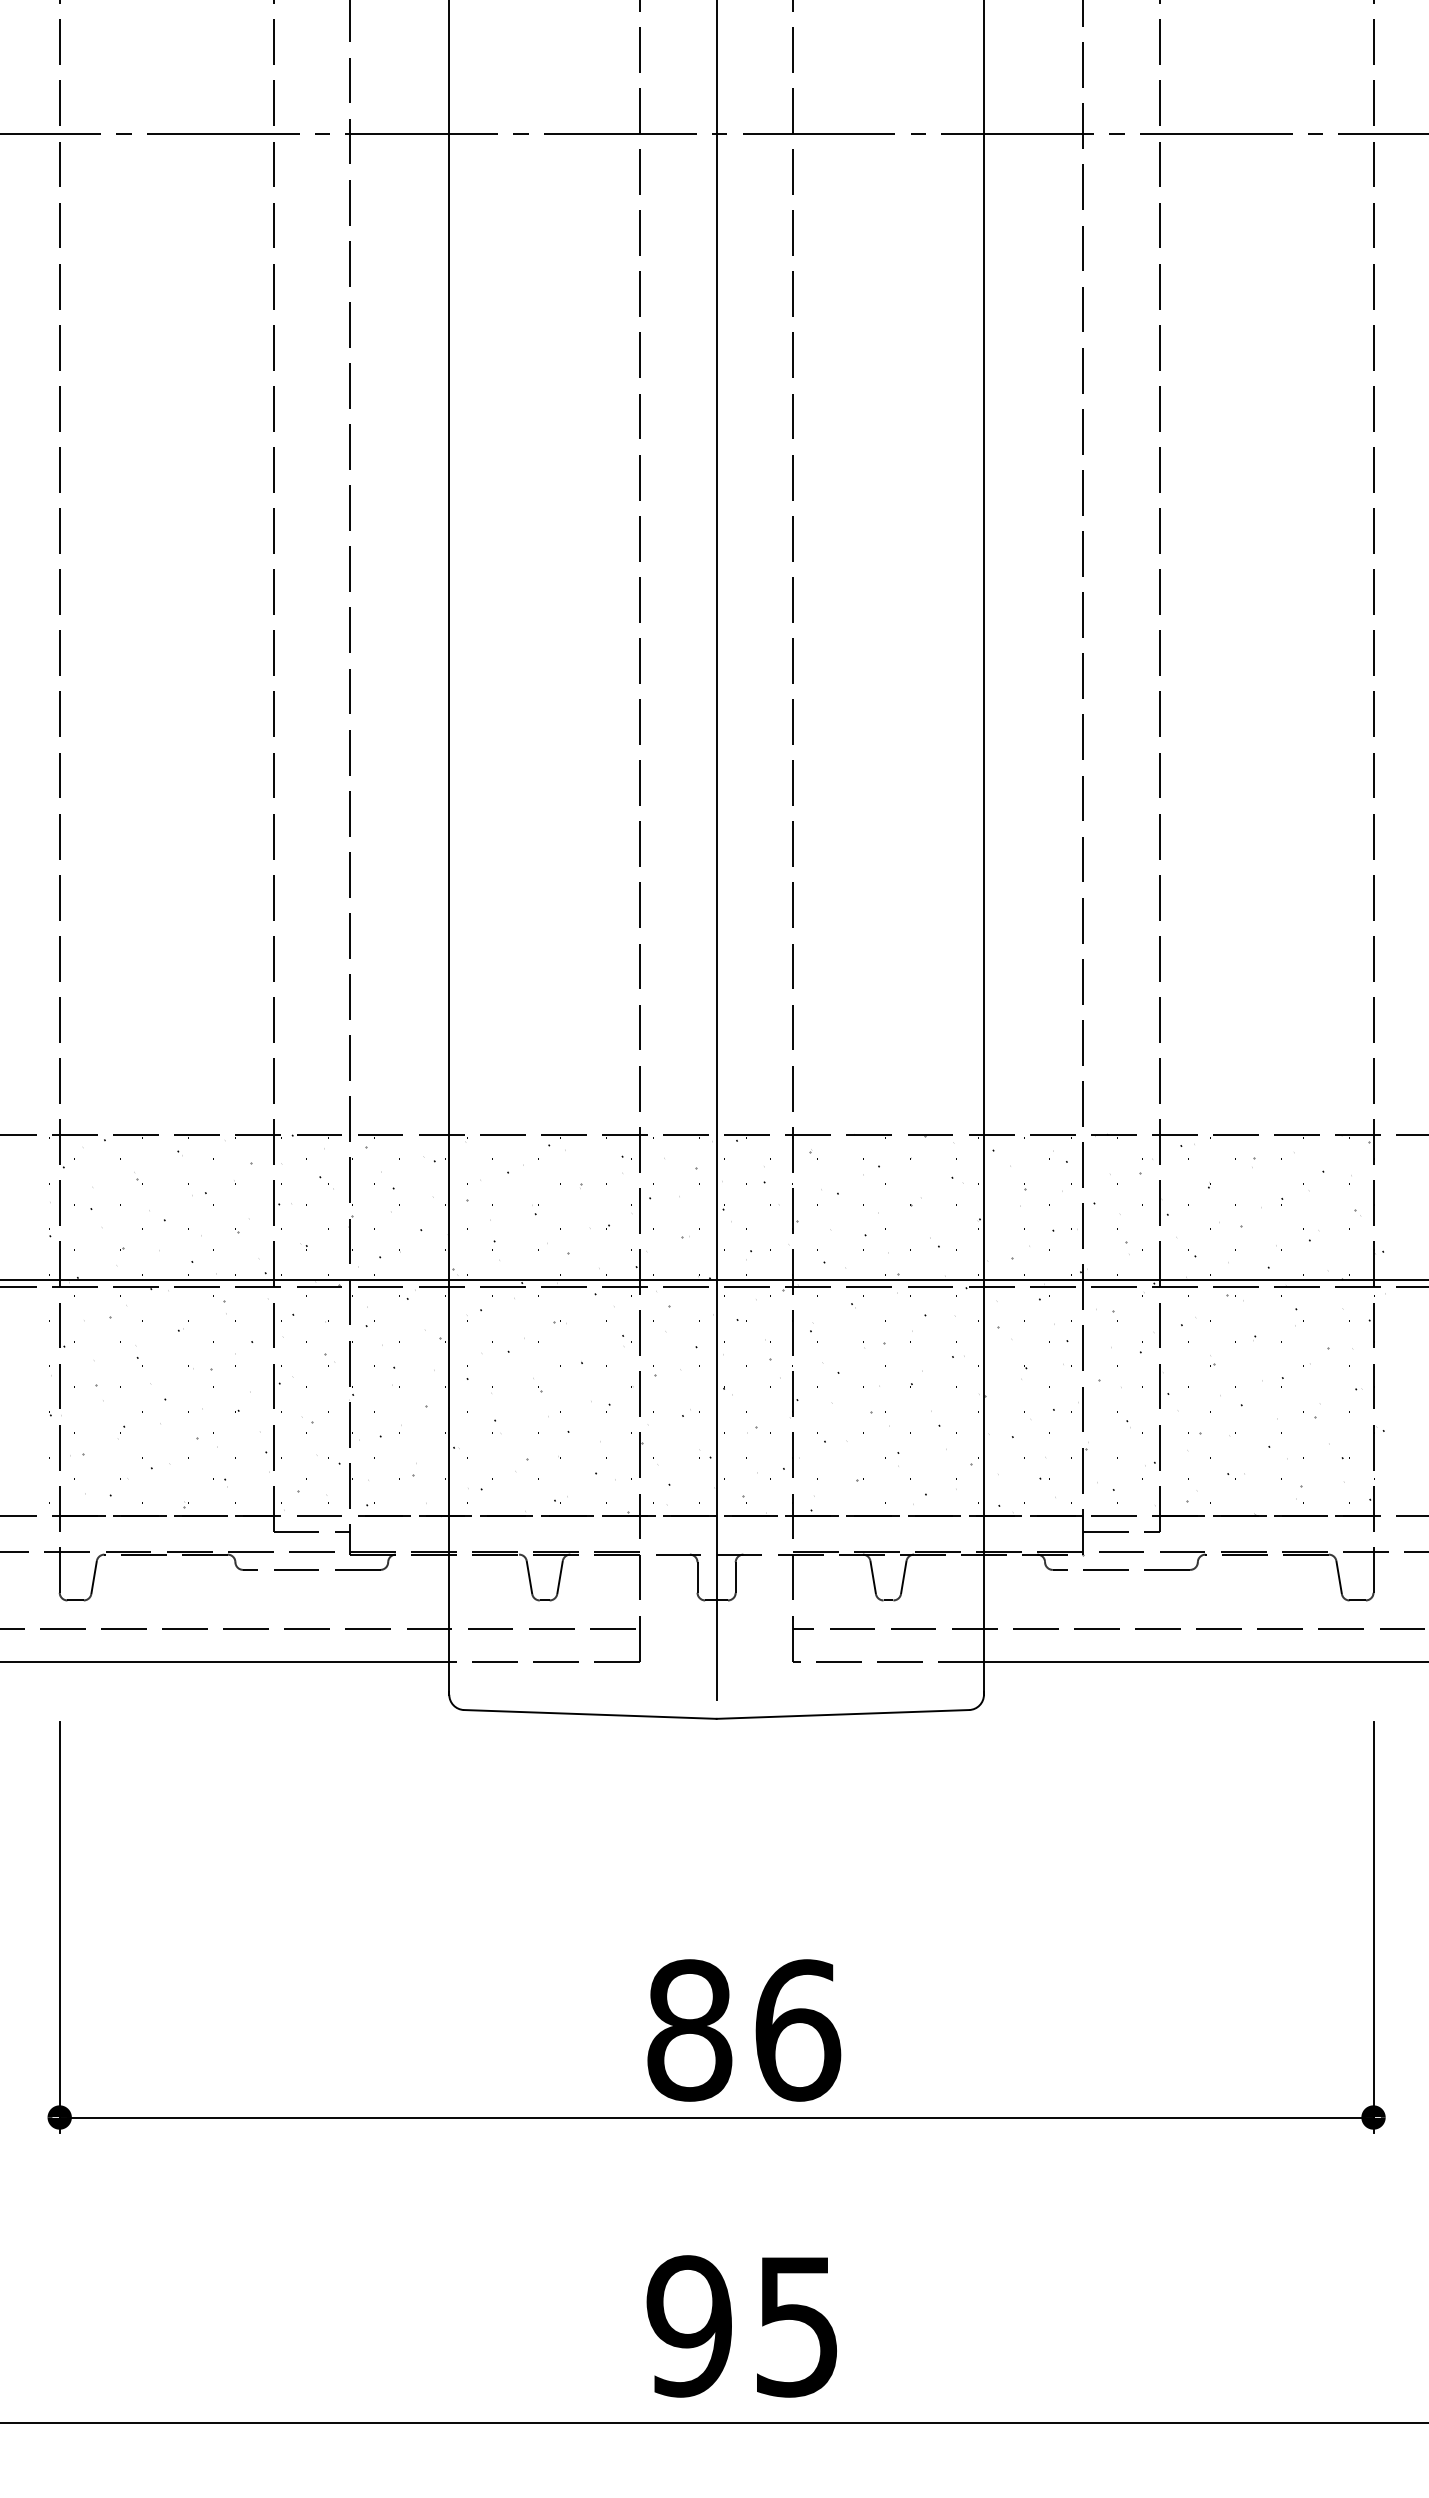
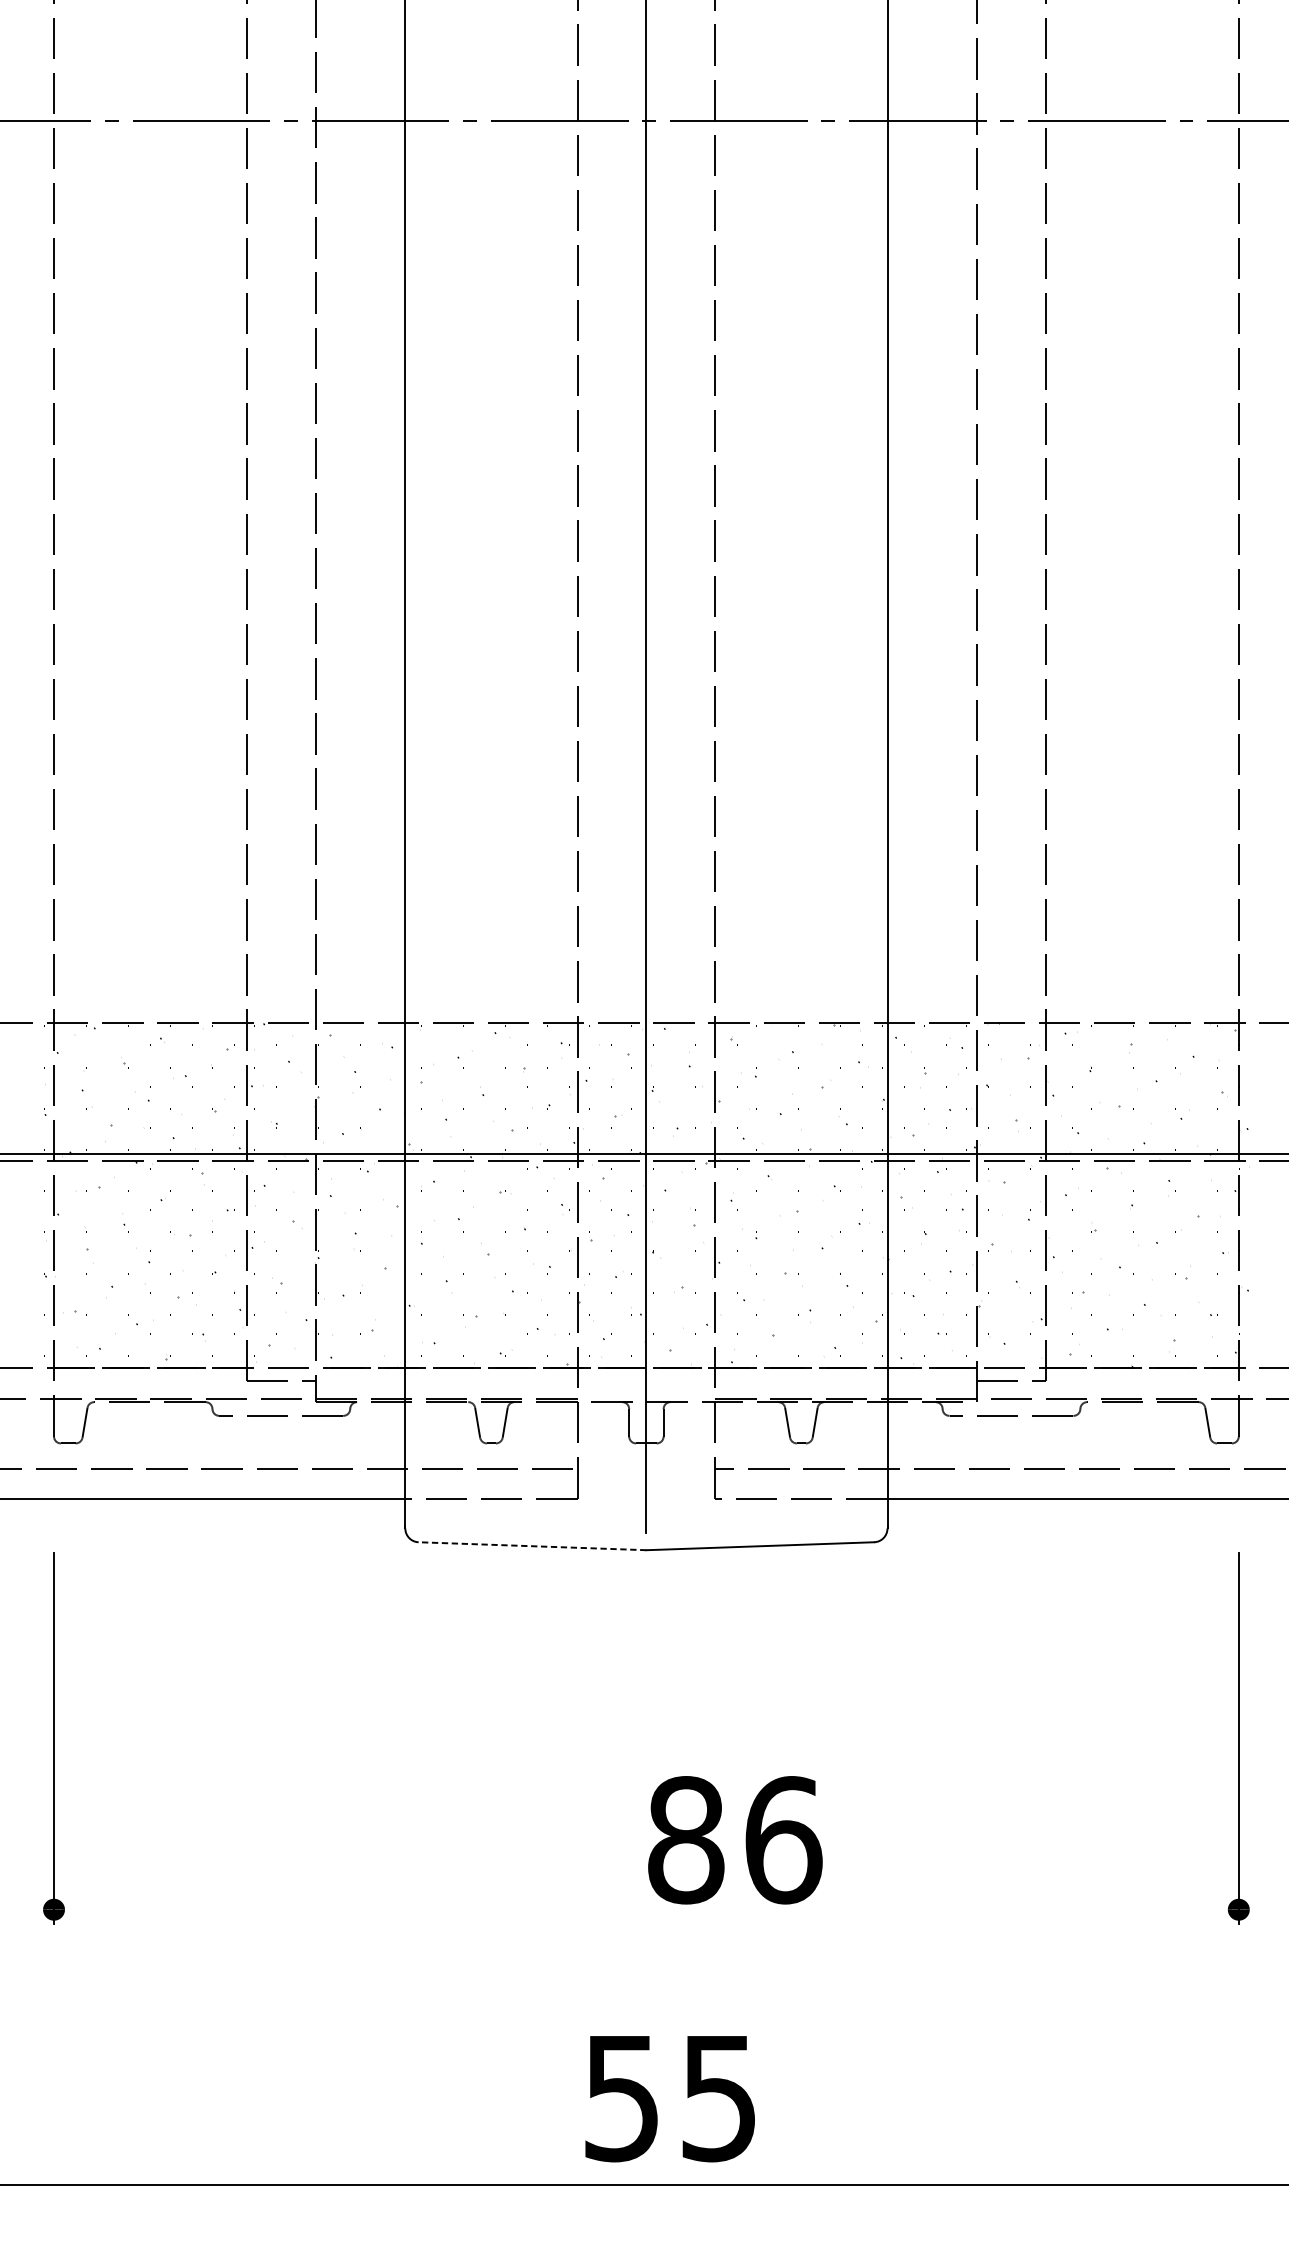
line: (589, 1714) -> (531, 1546), solid -> dashed
text: (744, 2030) -> (735, 1840), moved
line: (716, 2117) -> (646, 1909), removed
text: (688, 2326) -> (621, 2098), 95 -> 55

